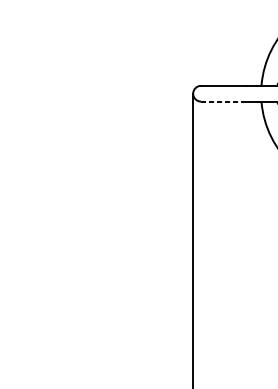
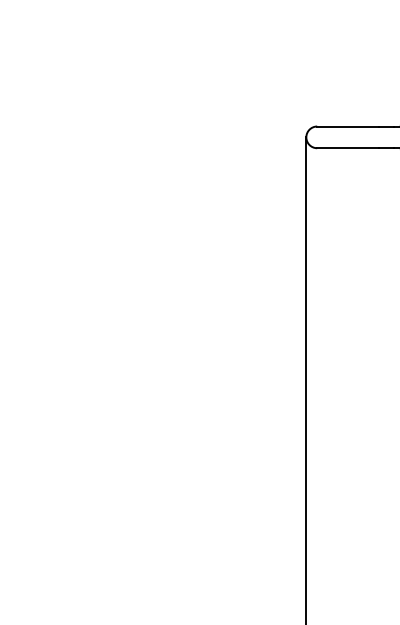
line: (223, 101) -> (348, 148), dashed -> solid

